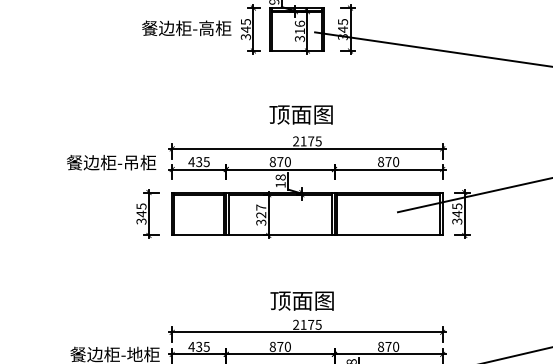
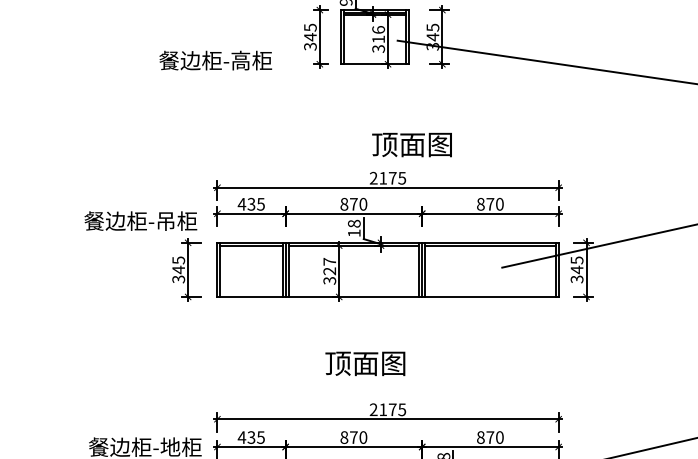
text: (186, 28) -> (215, 60), moved
text: (300, 114) -> (411, 144), moved
text: (111, 162) -> (140, 220), moved
text: (302, 300) -> (365, 363), moved

